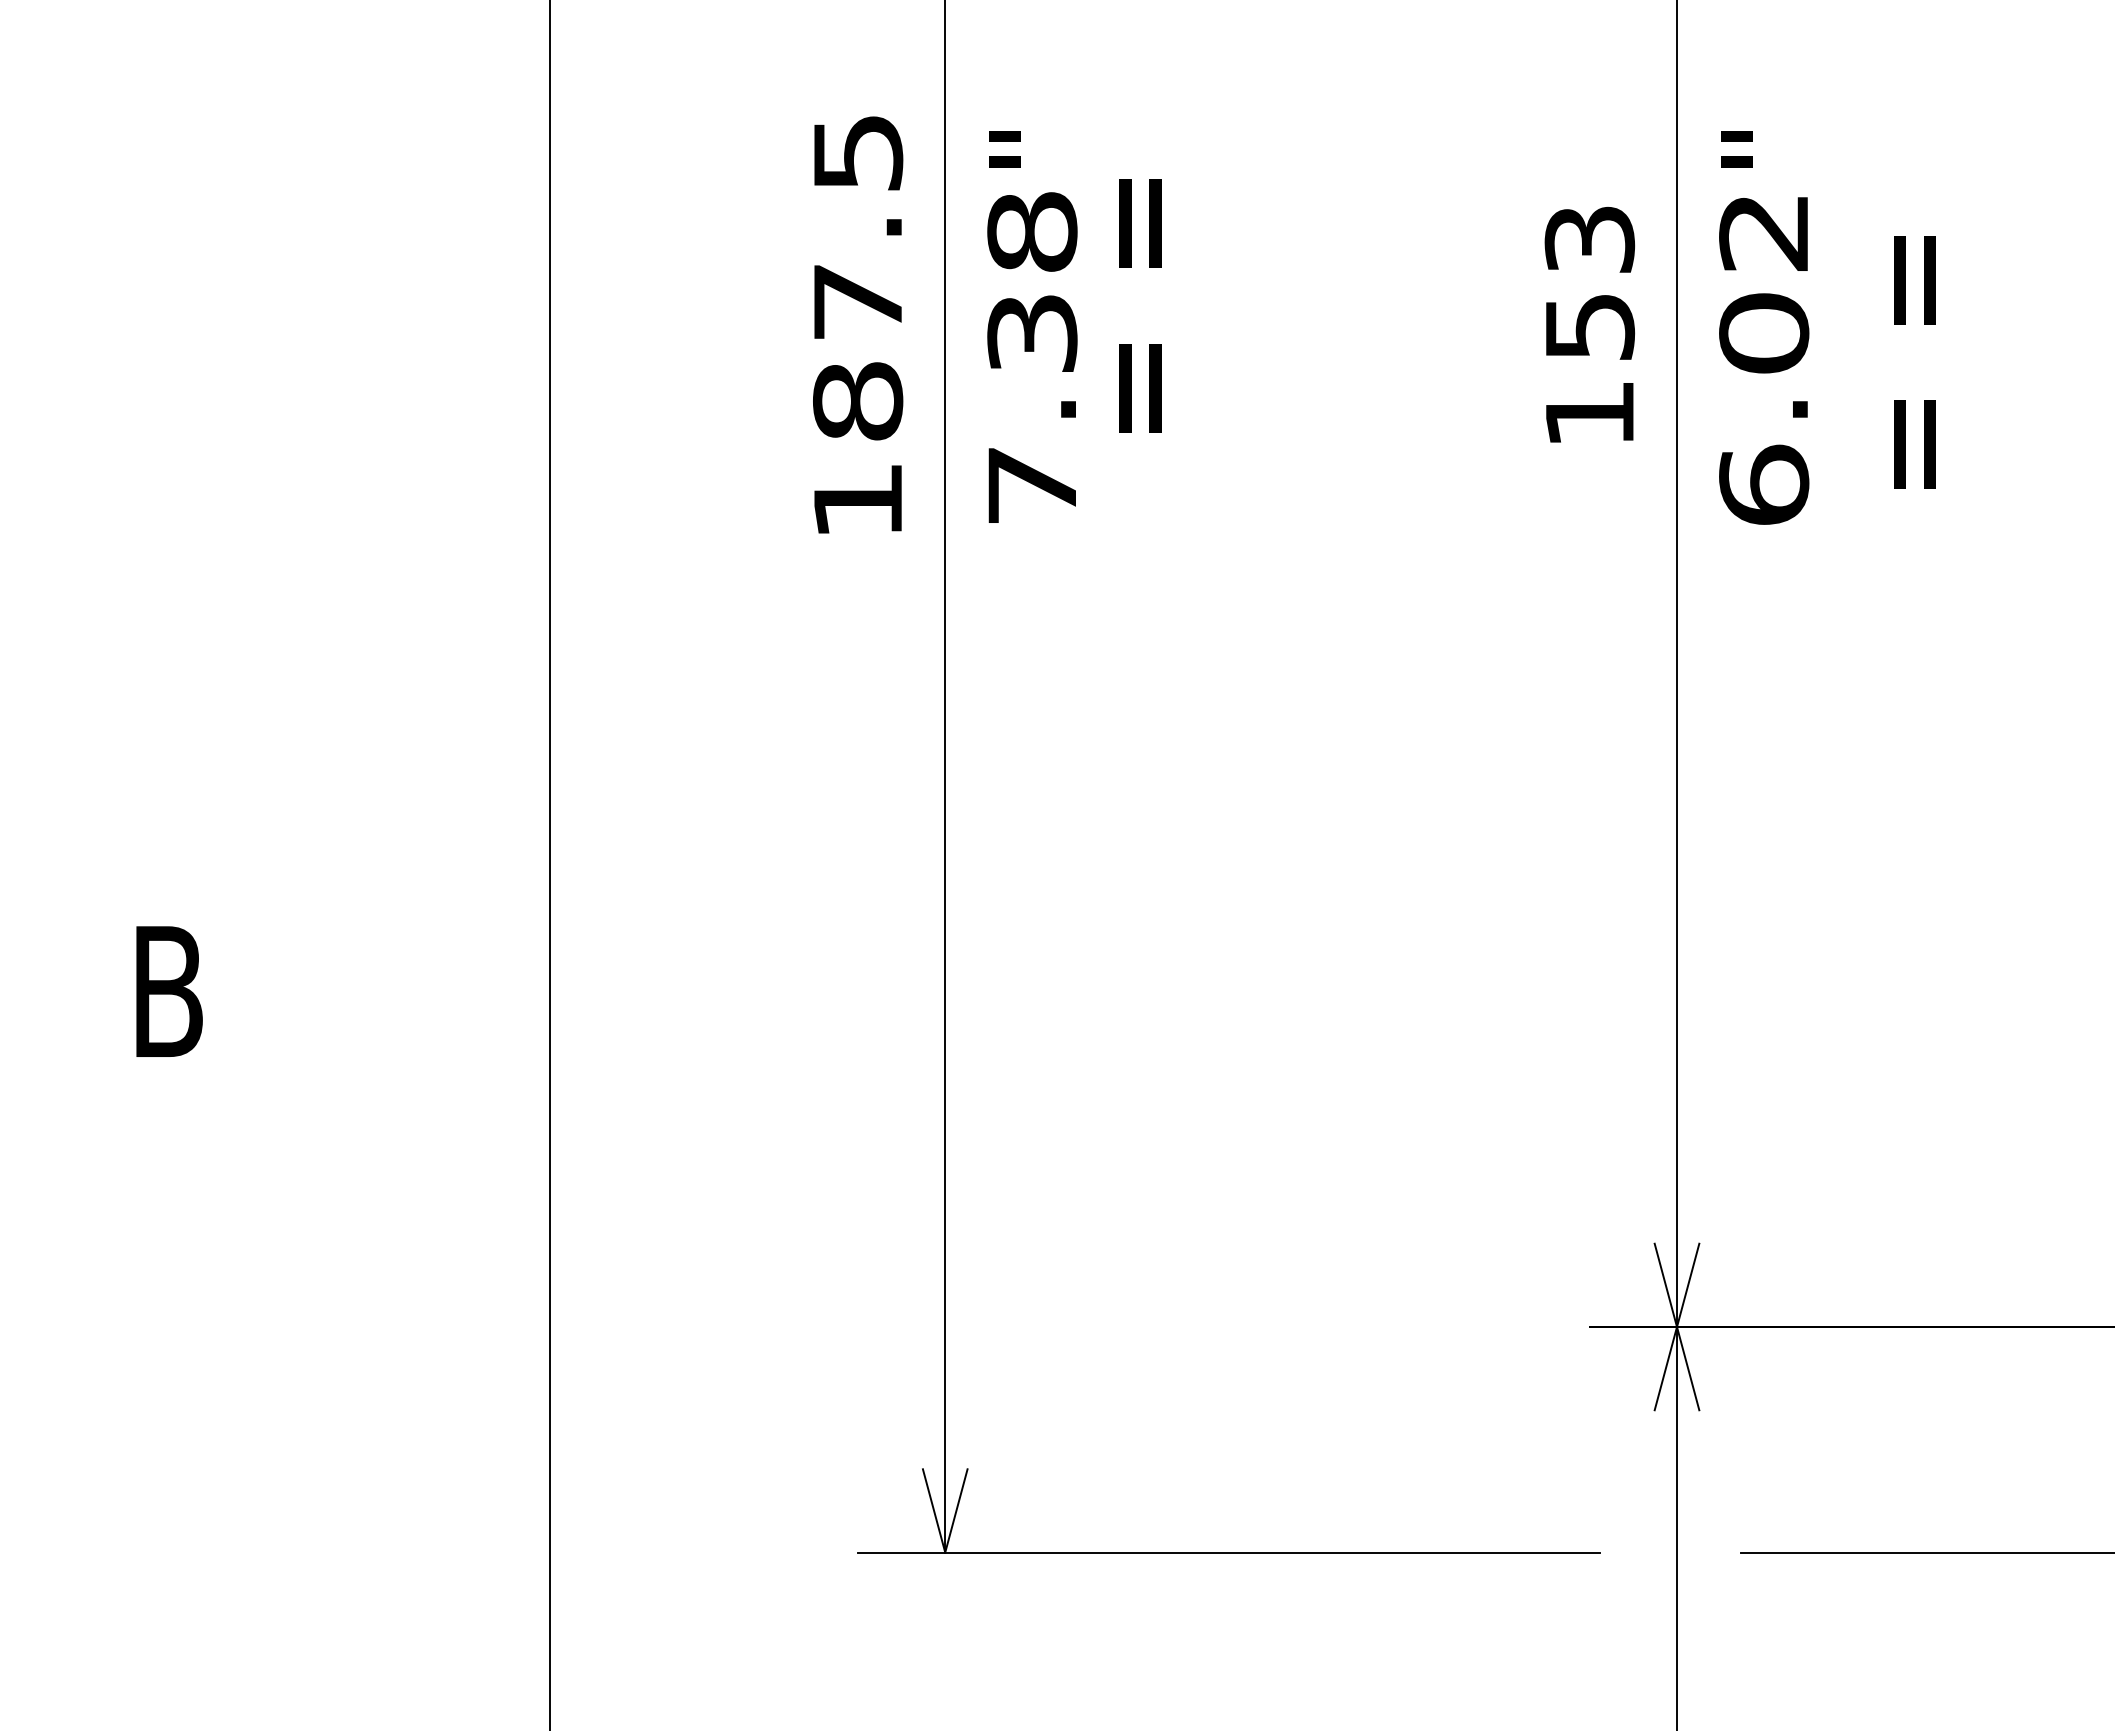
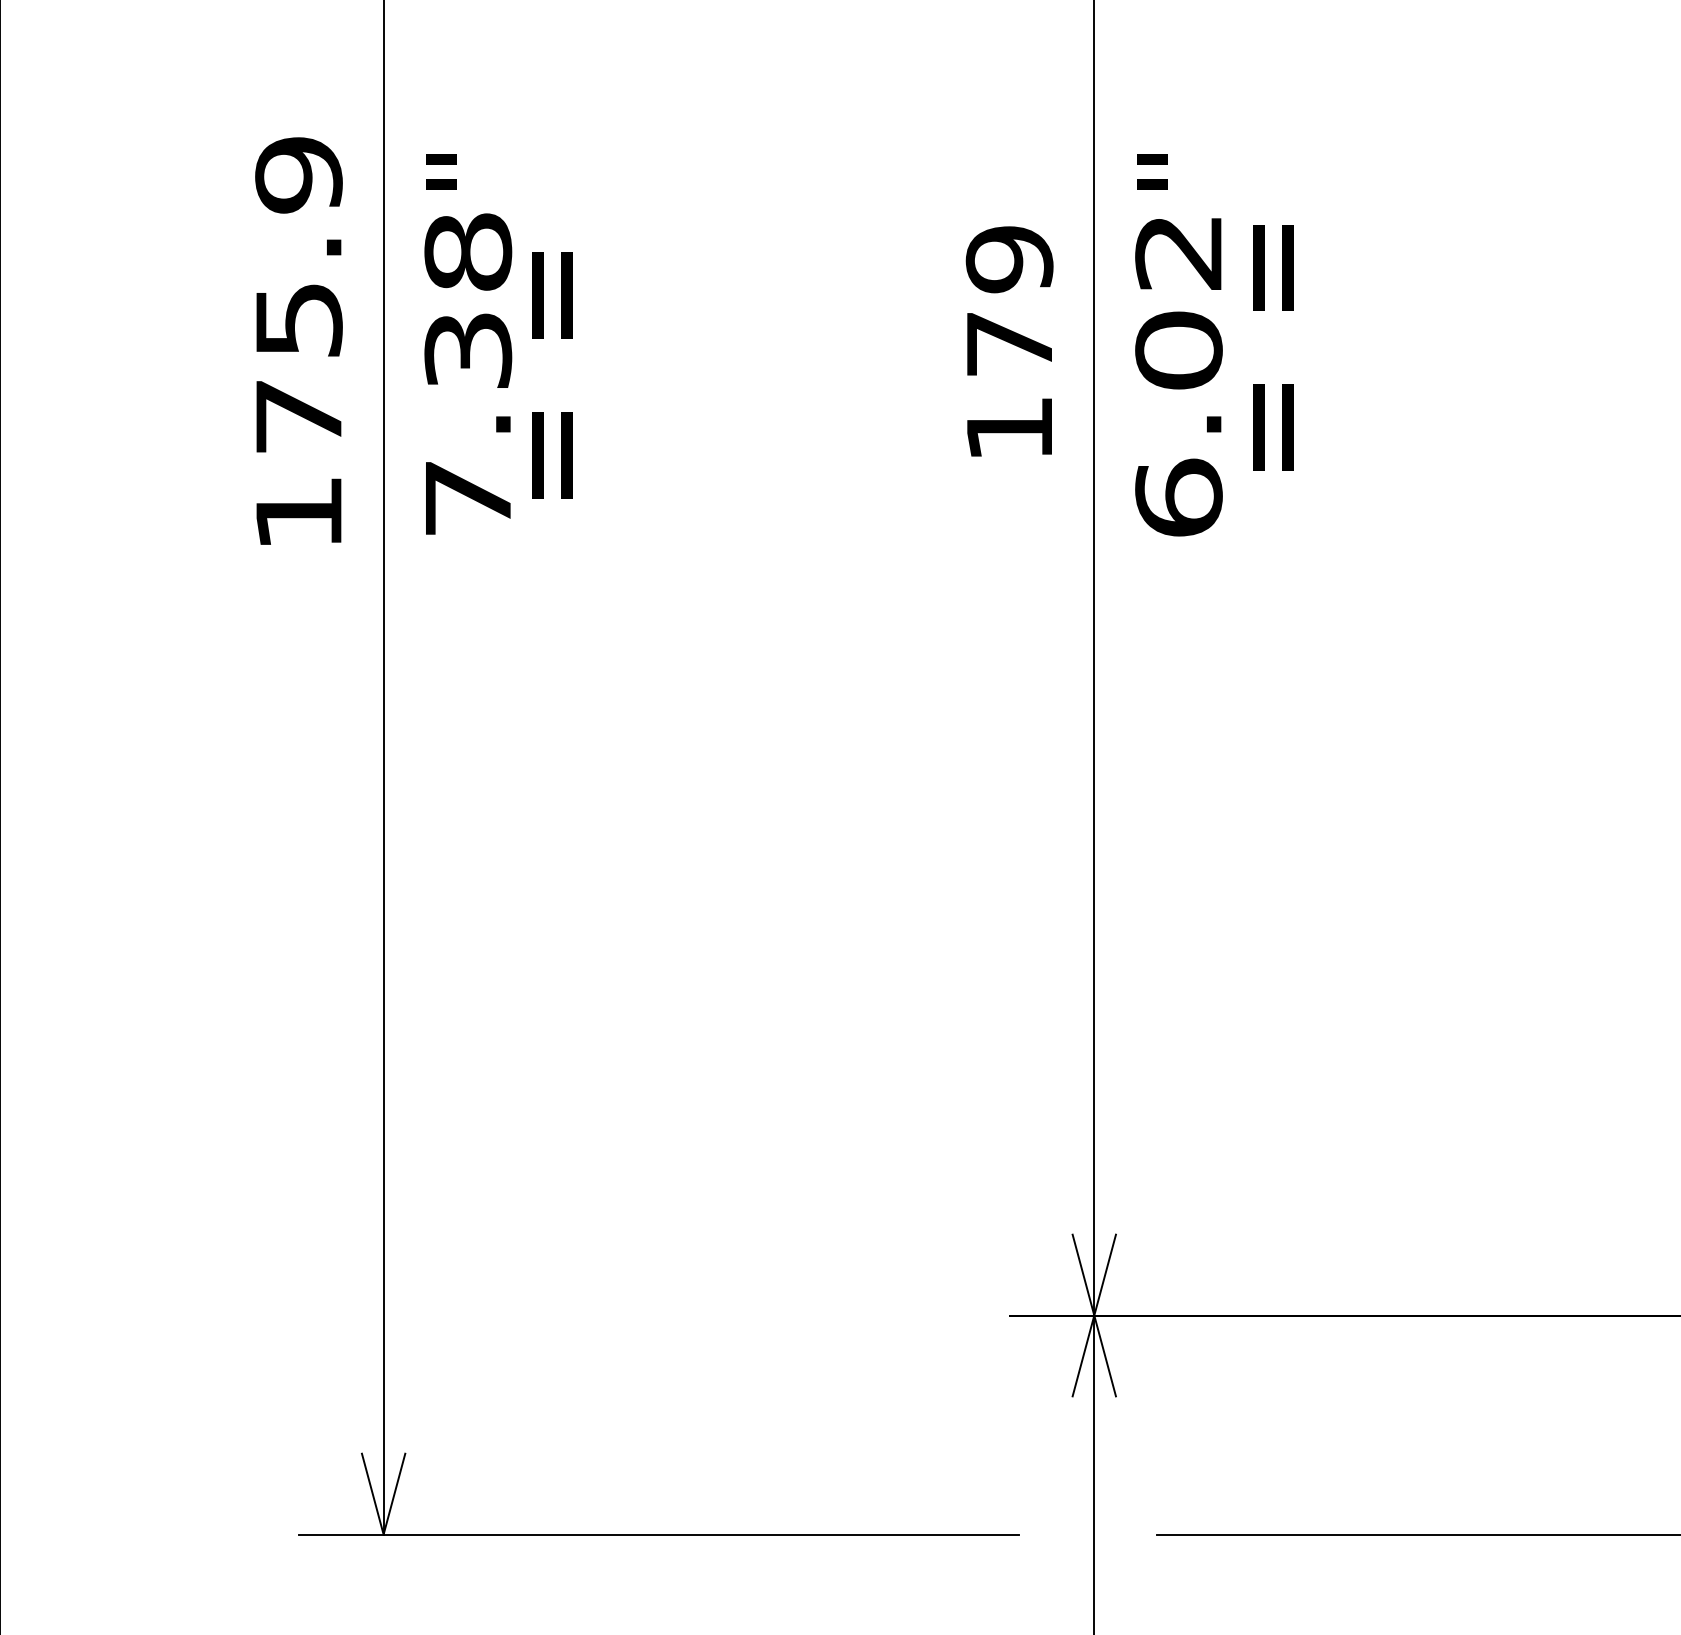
text: (858, 276) -> (299, 295), 187.5 -> 175.9
text: (1589, 282) -> (1009, 301), 153 -> 179
text: (1140, 305) -> (552, 374), moved
text: (1914, 362) -> (1272, 347), moved

